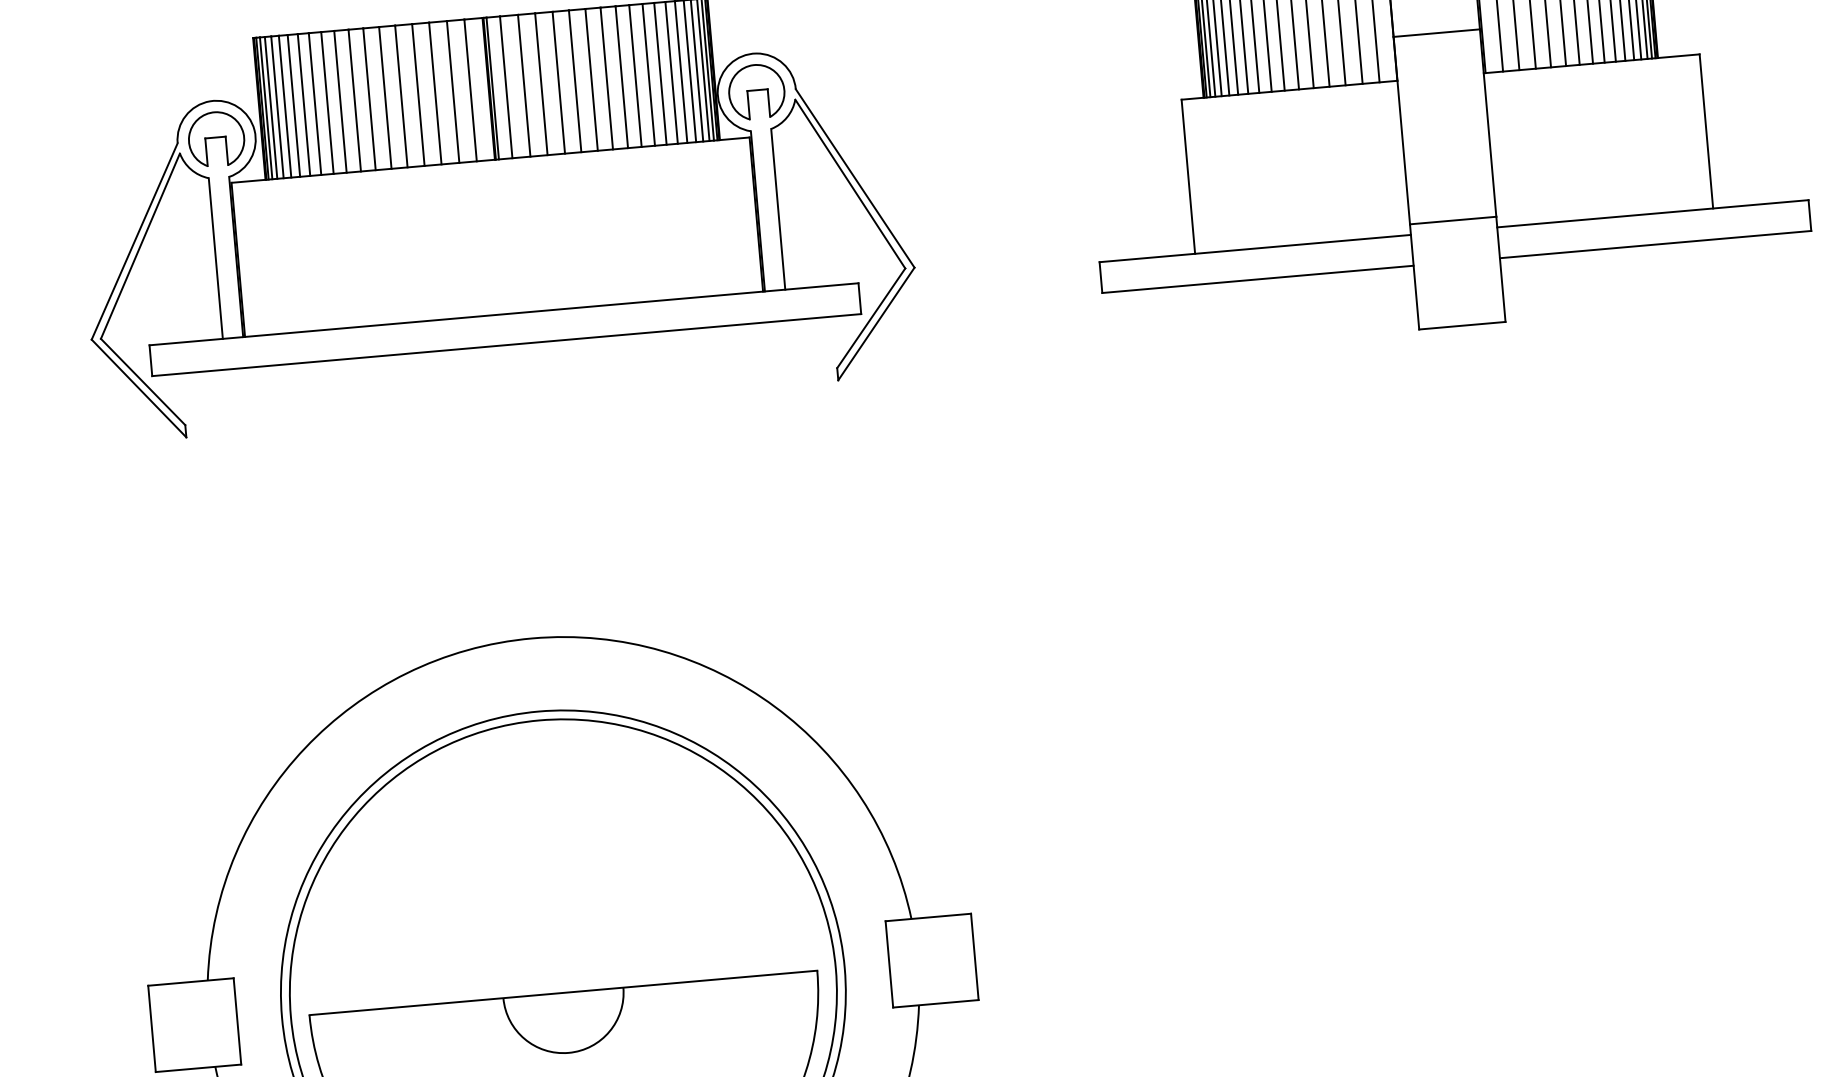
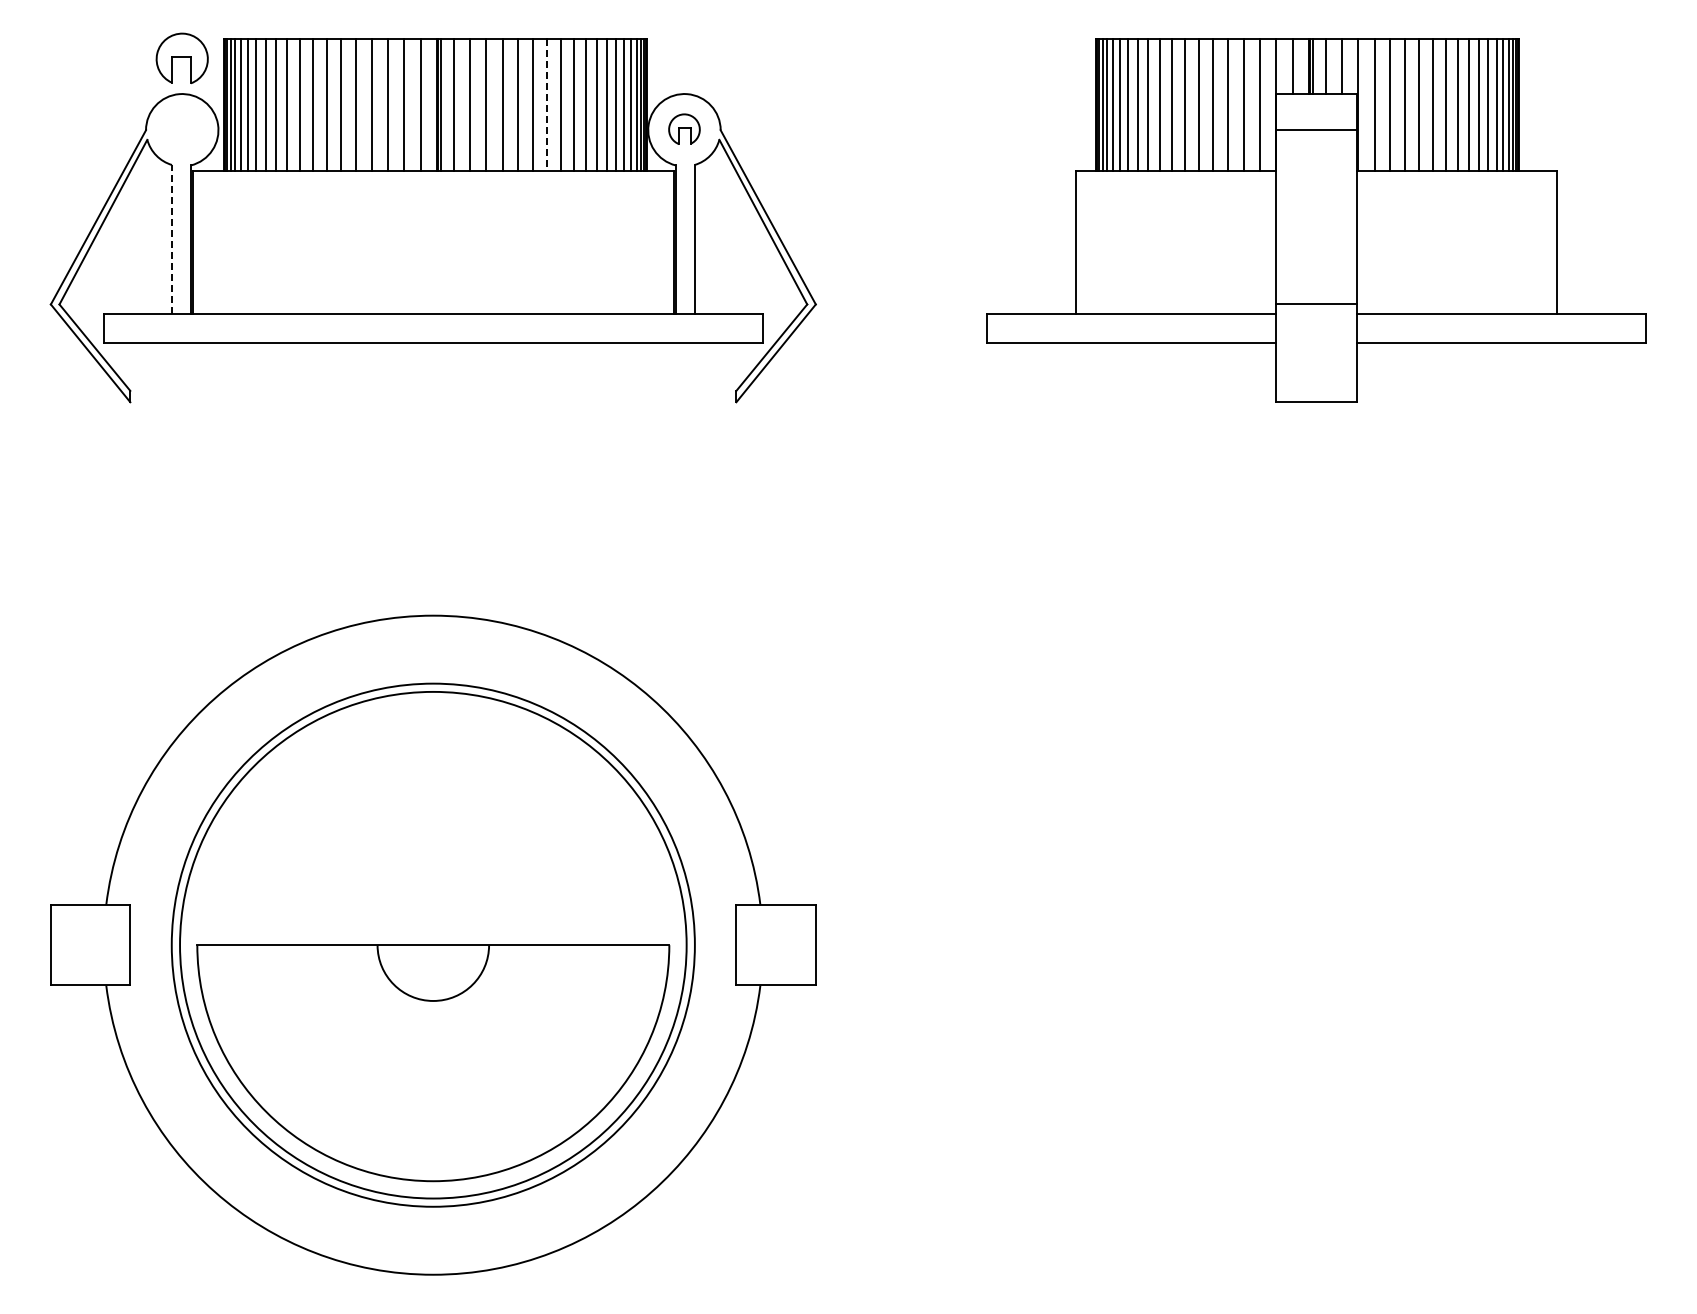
line: (607, 78) -> (547, 105), solid -> dashed
part: (756, 90) -> (684, 128), size x0.6
part: (215, 138) -> (181, 57), moved
line: (215, 258) -> (171, 239), solid -> dashed

